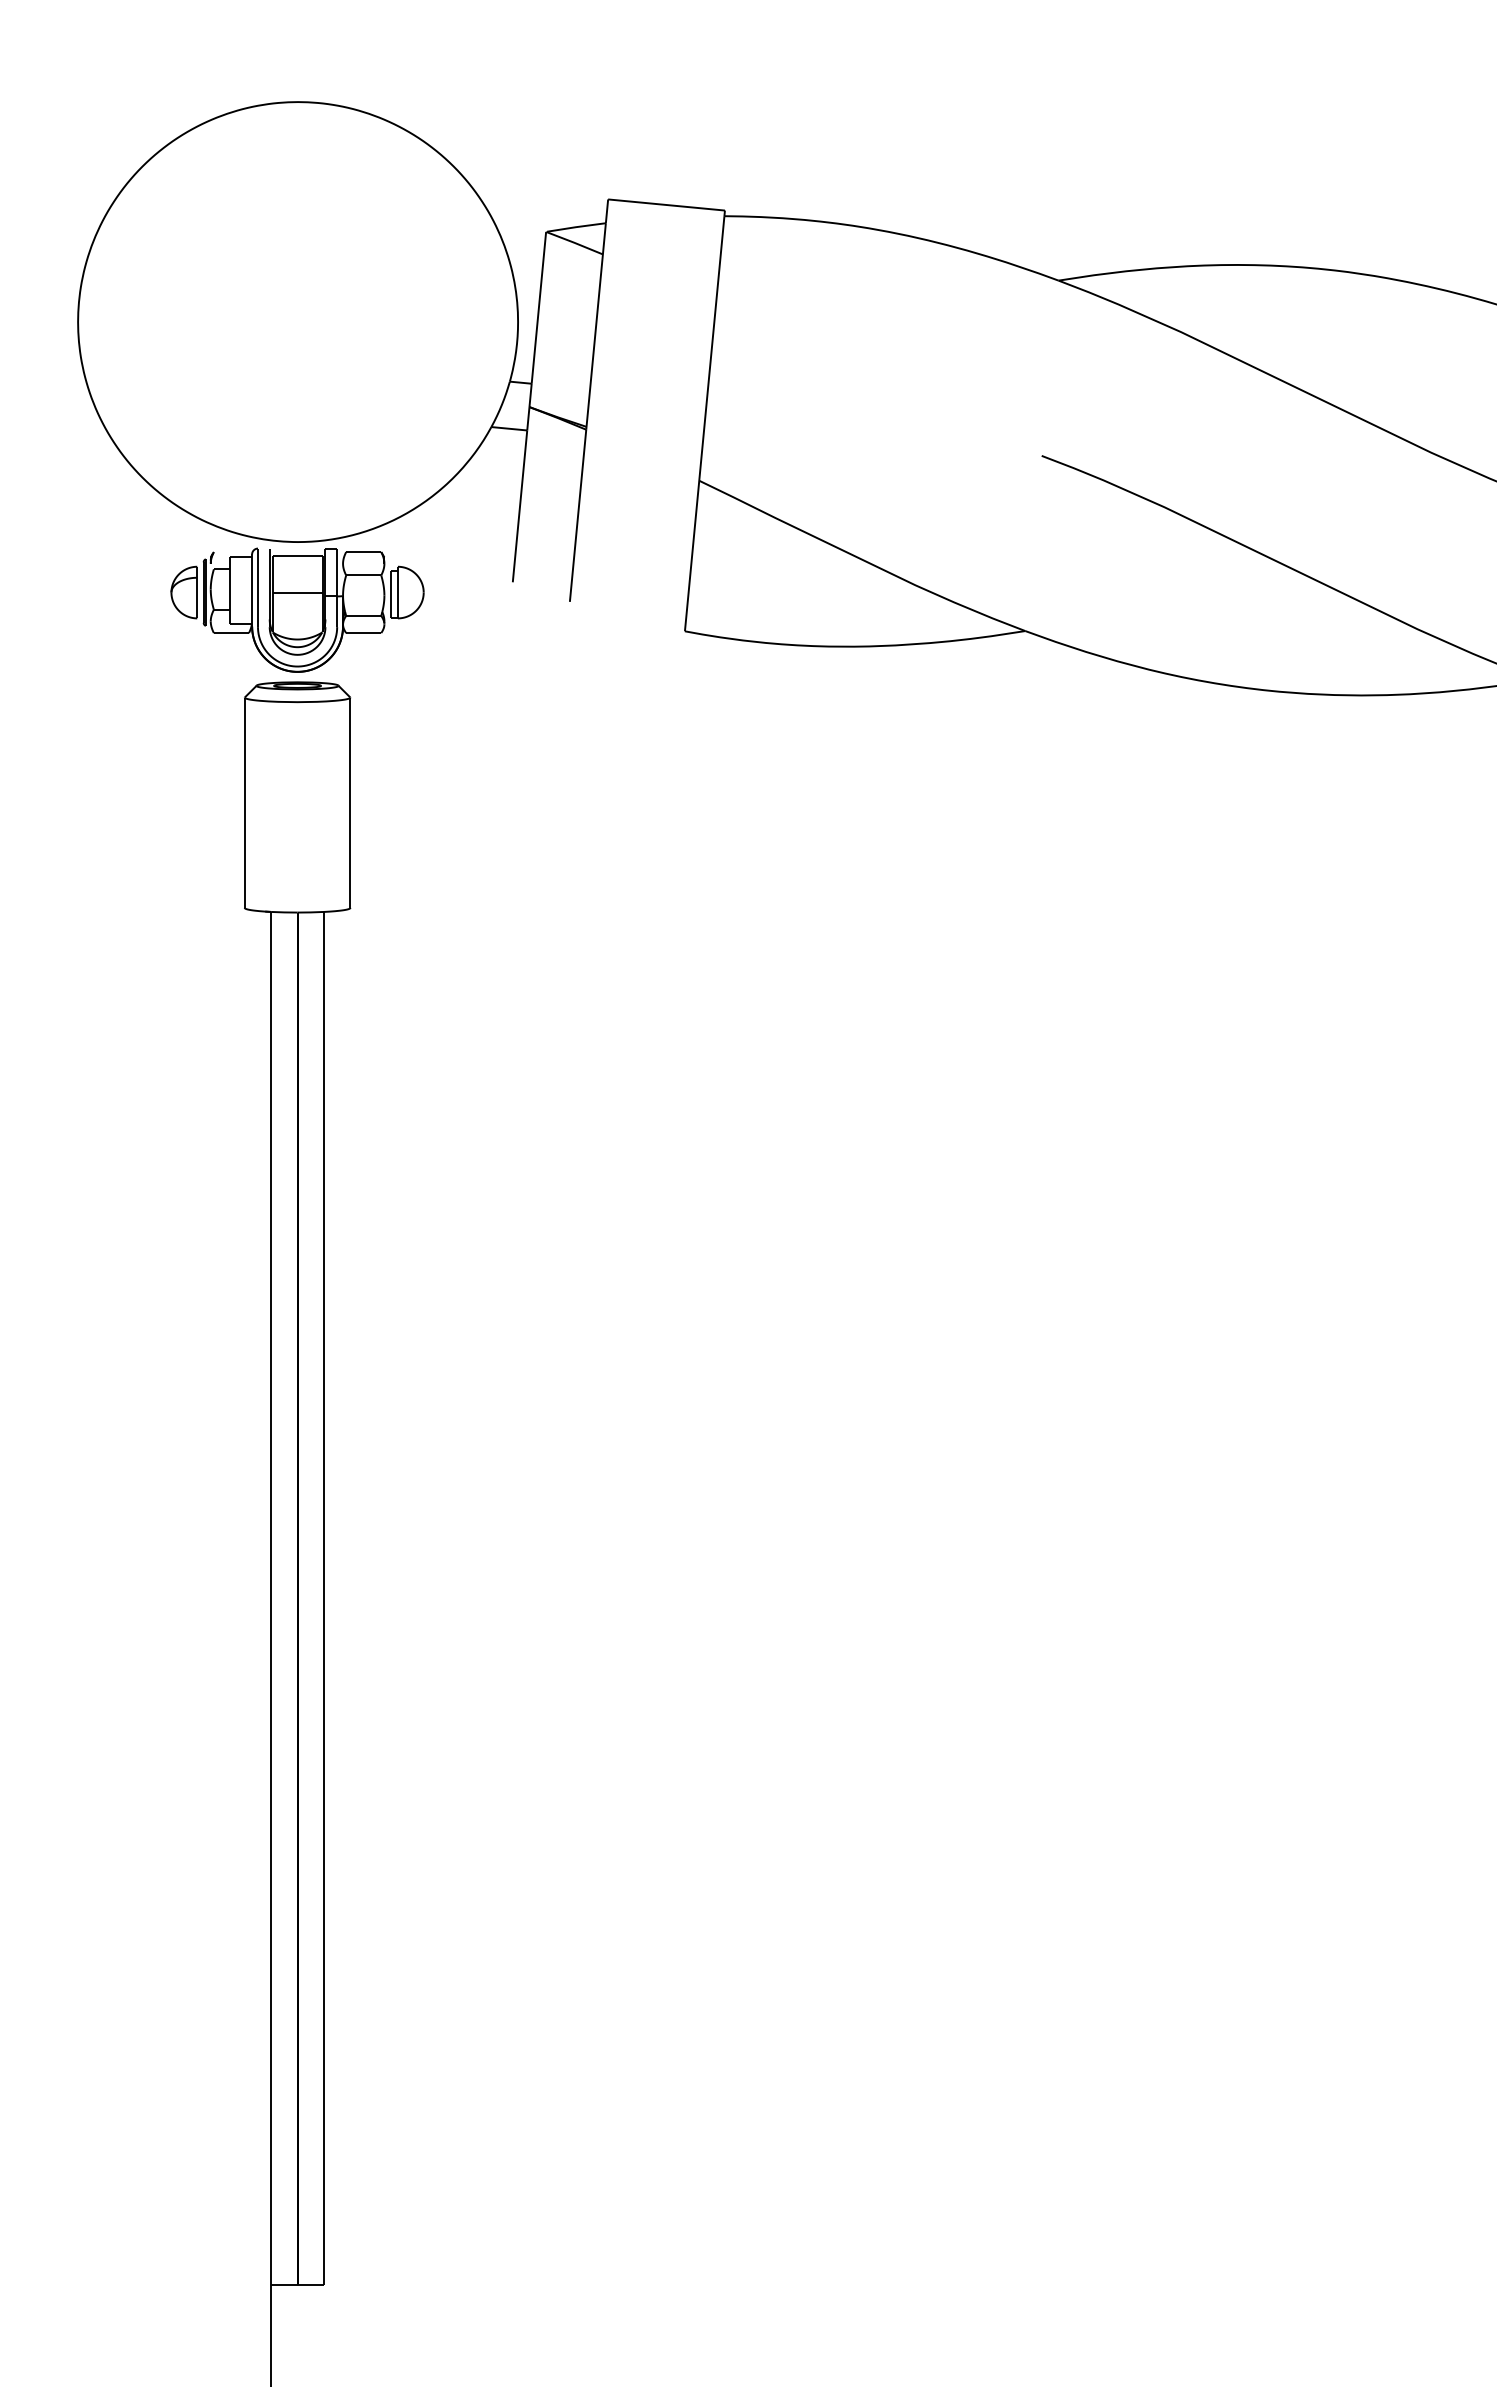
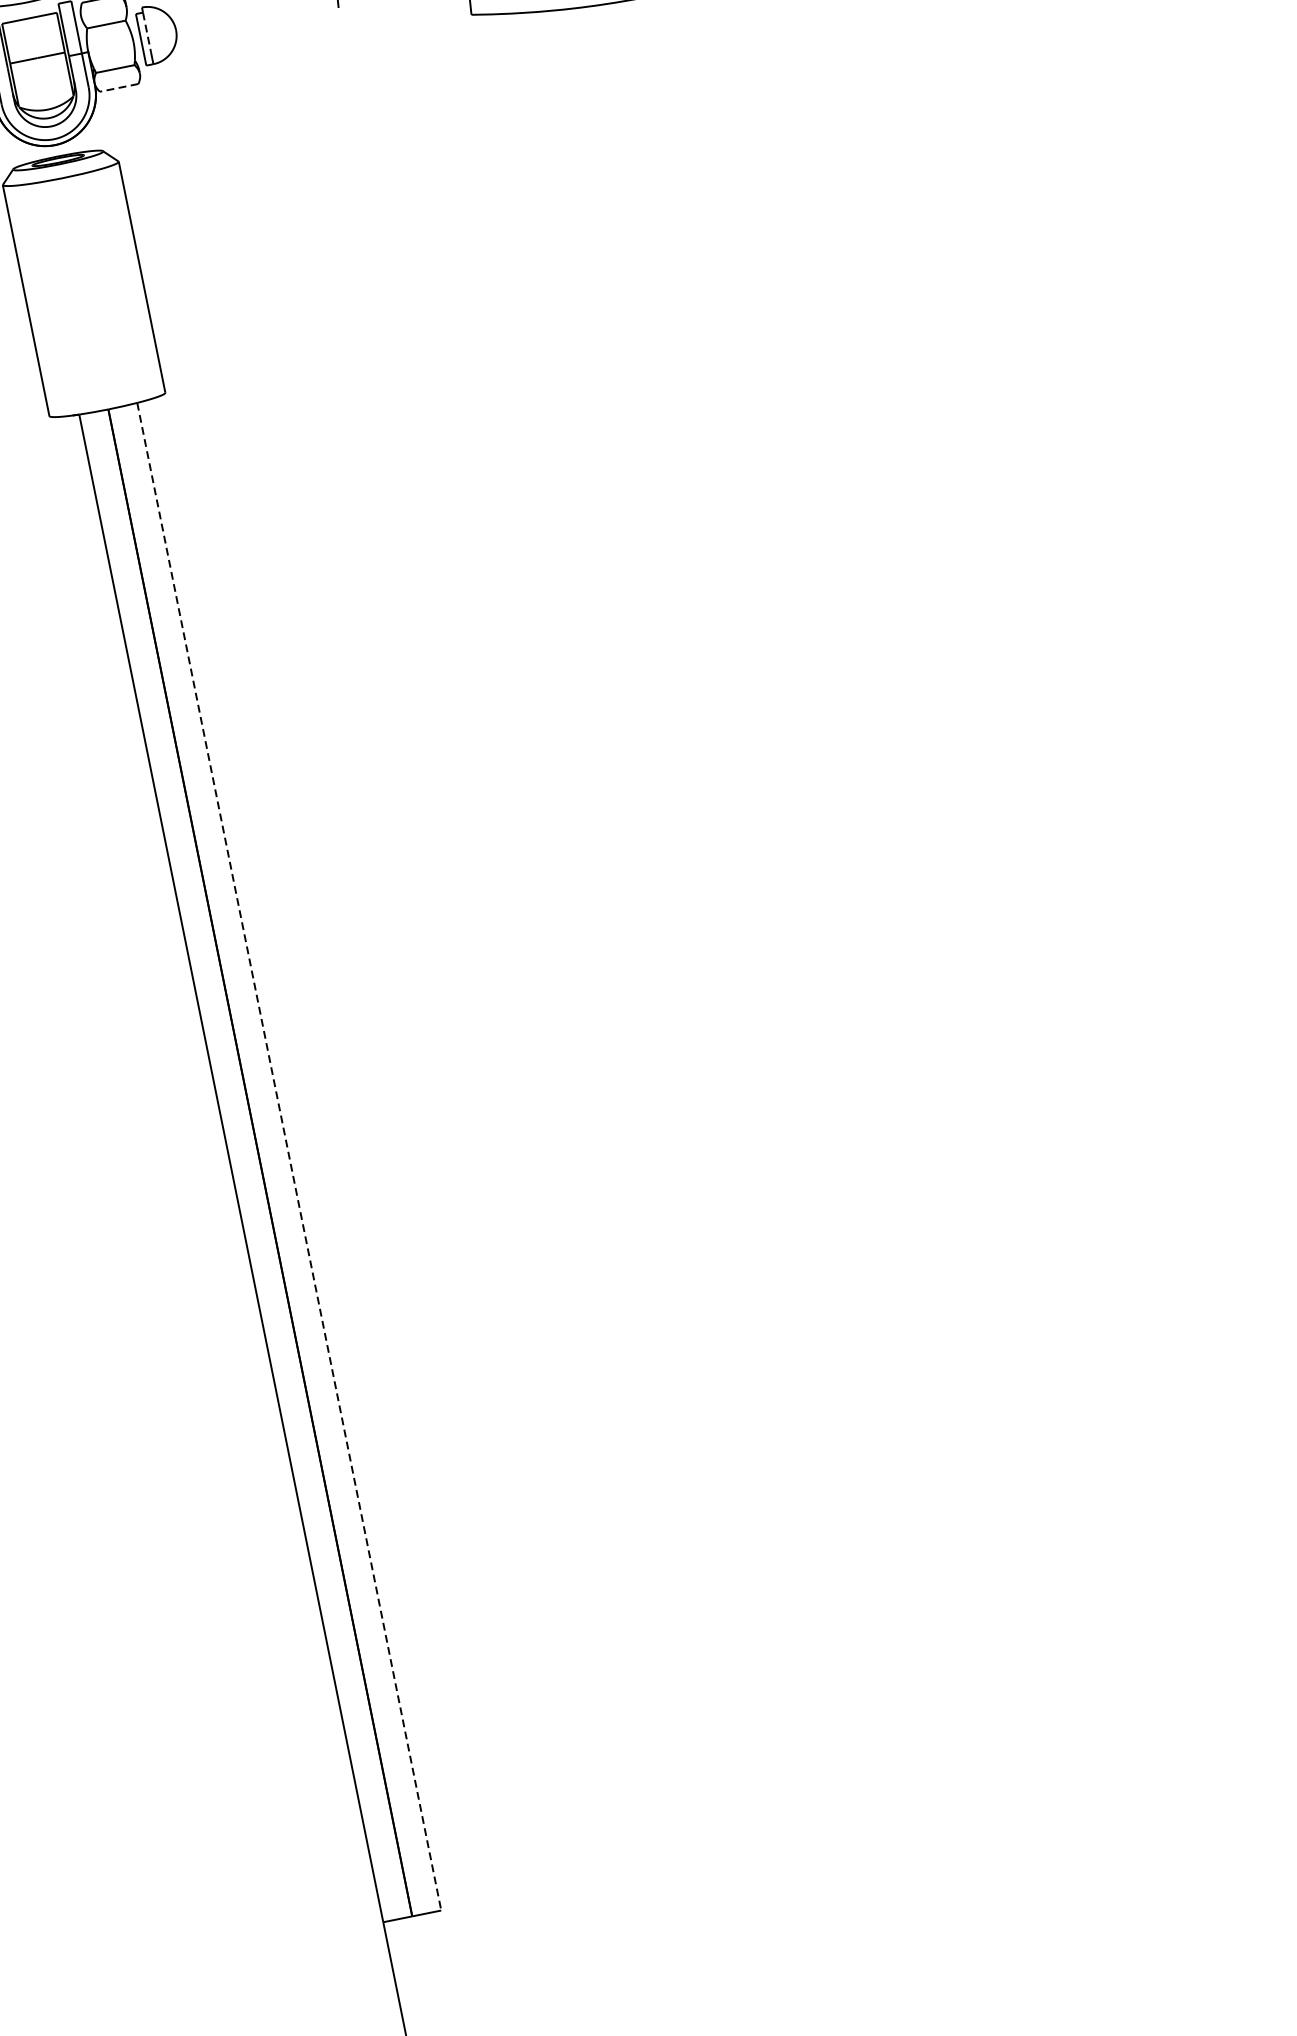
line: (397, 589) -> (146, 32), solid -> dashed
line: (363, 633) -> (119, 88), solid -> dashed
line: (323, 1598) -> (288, 1156), solid -> dashed

